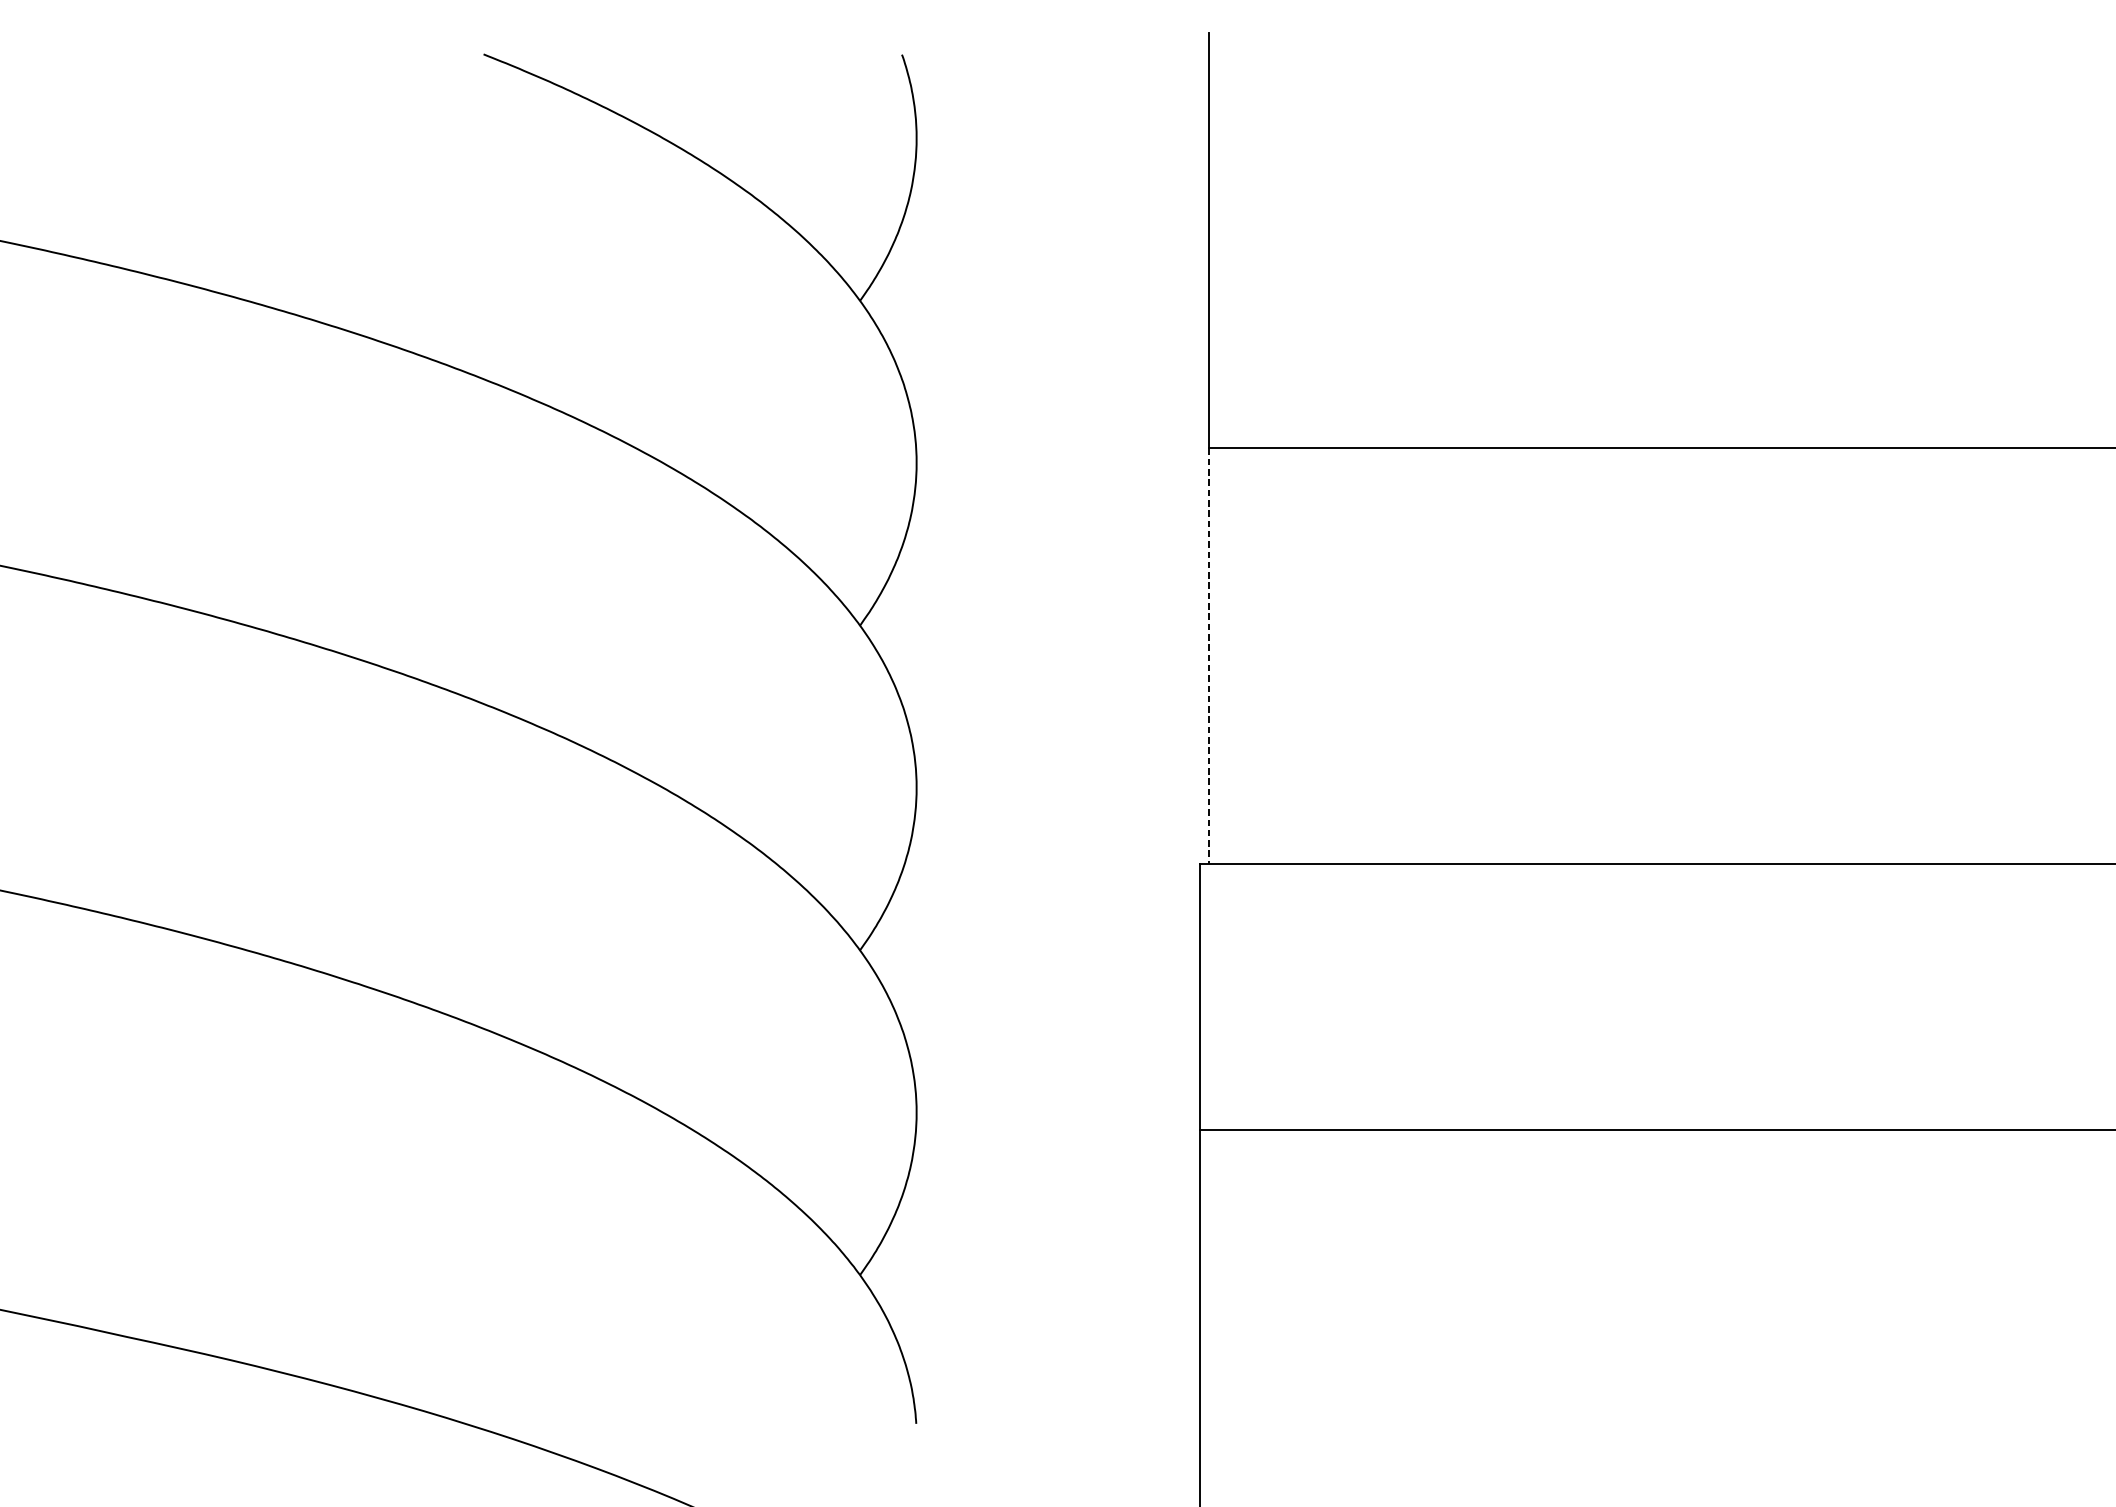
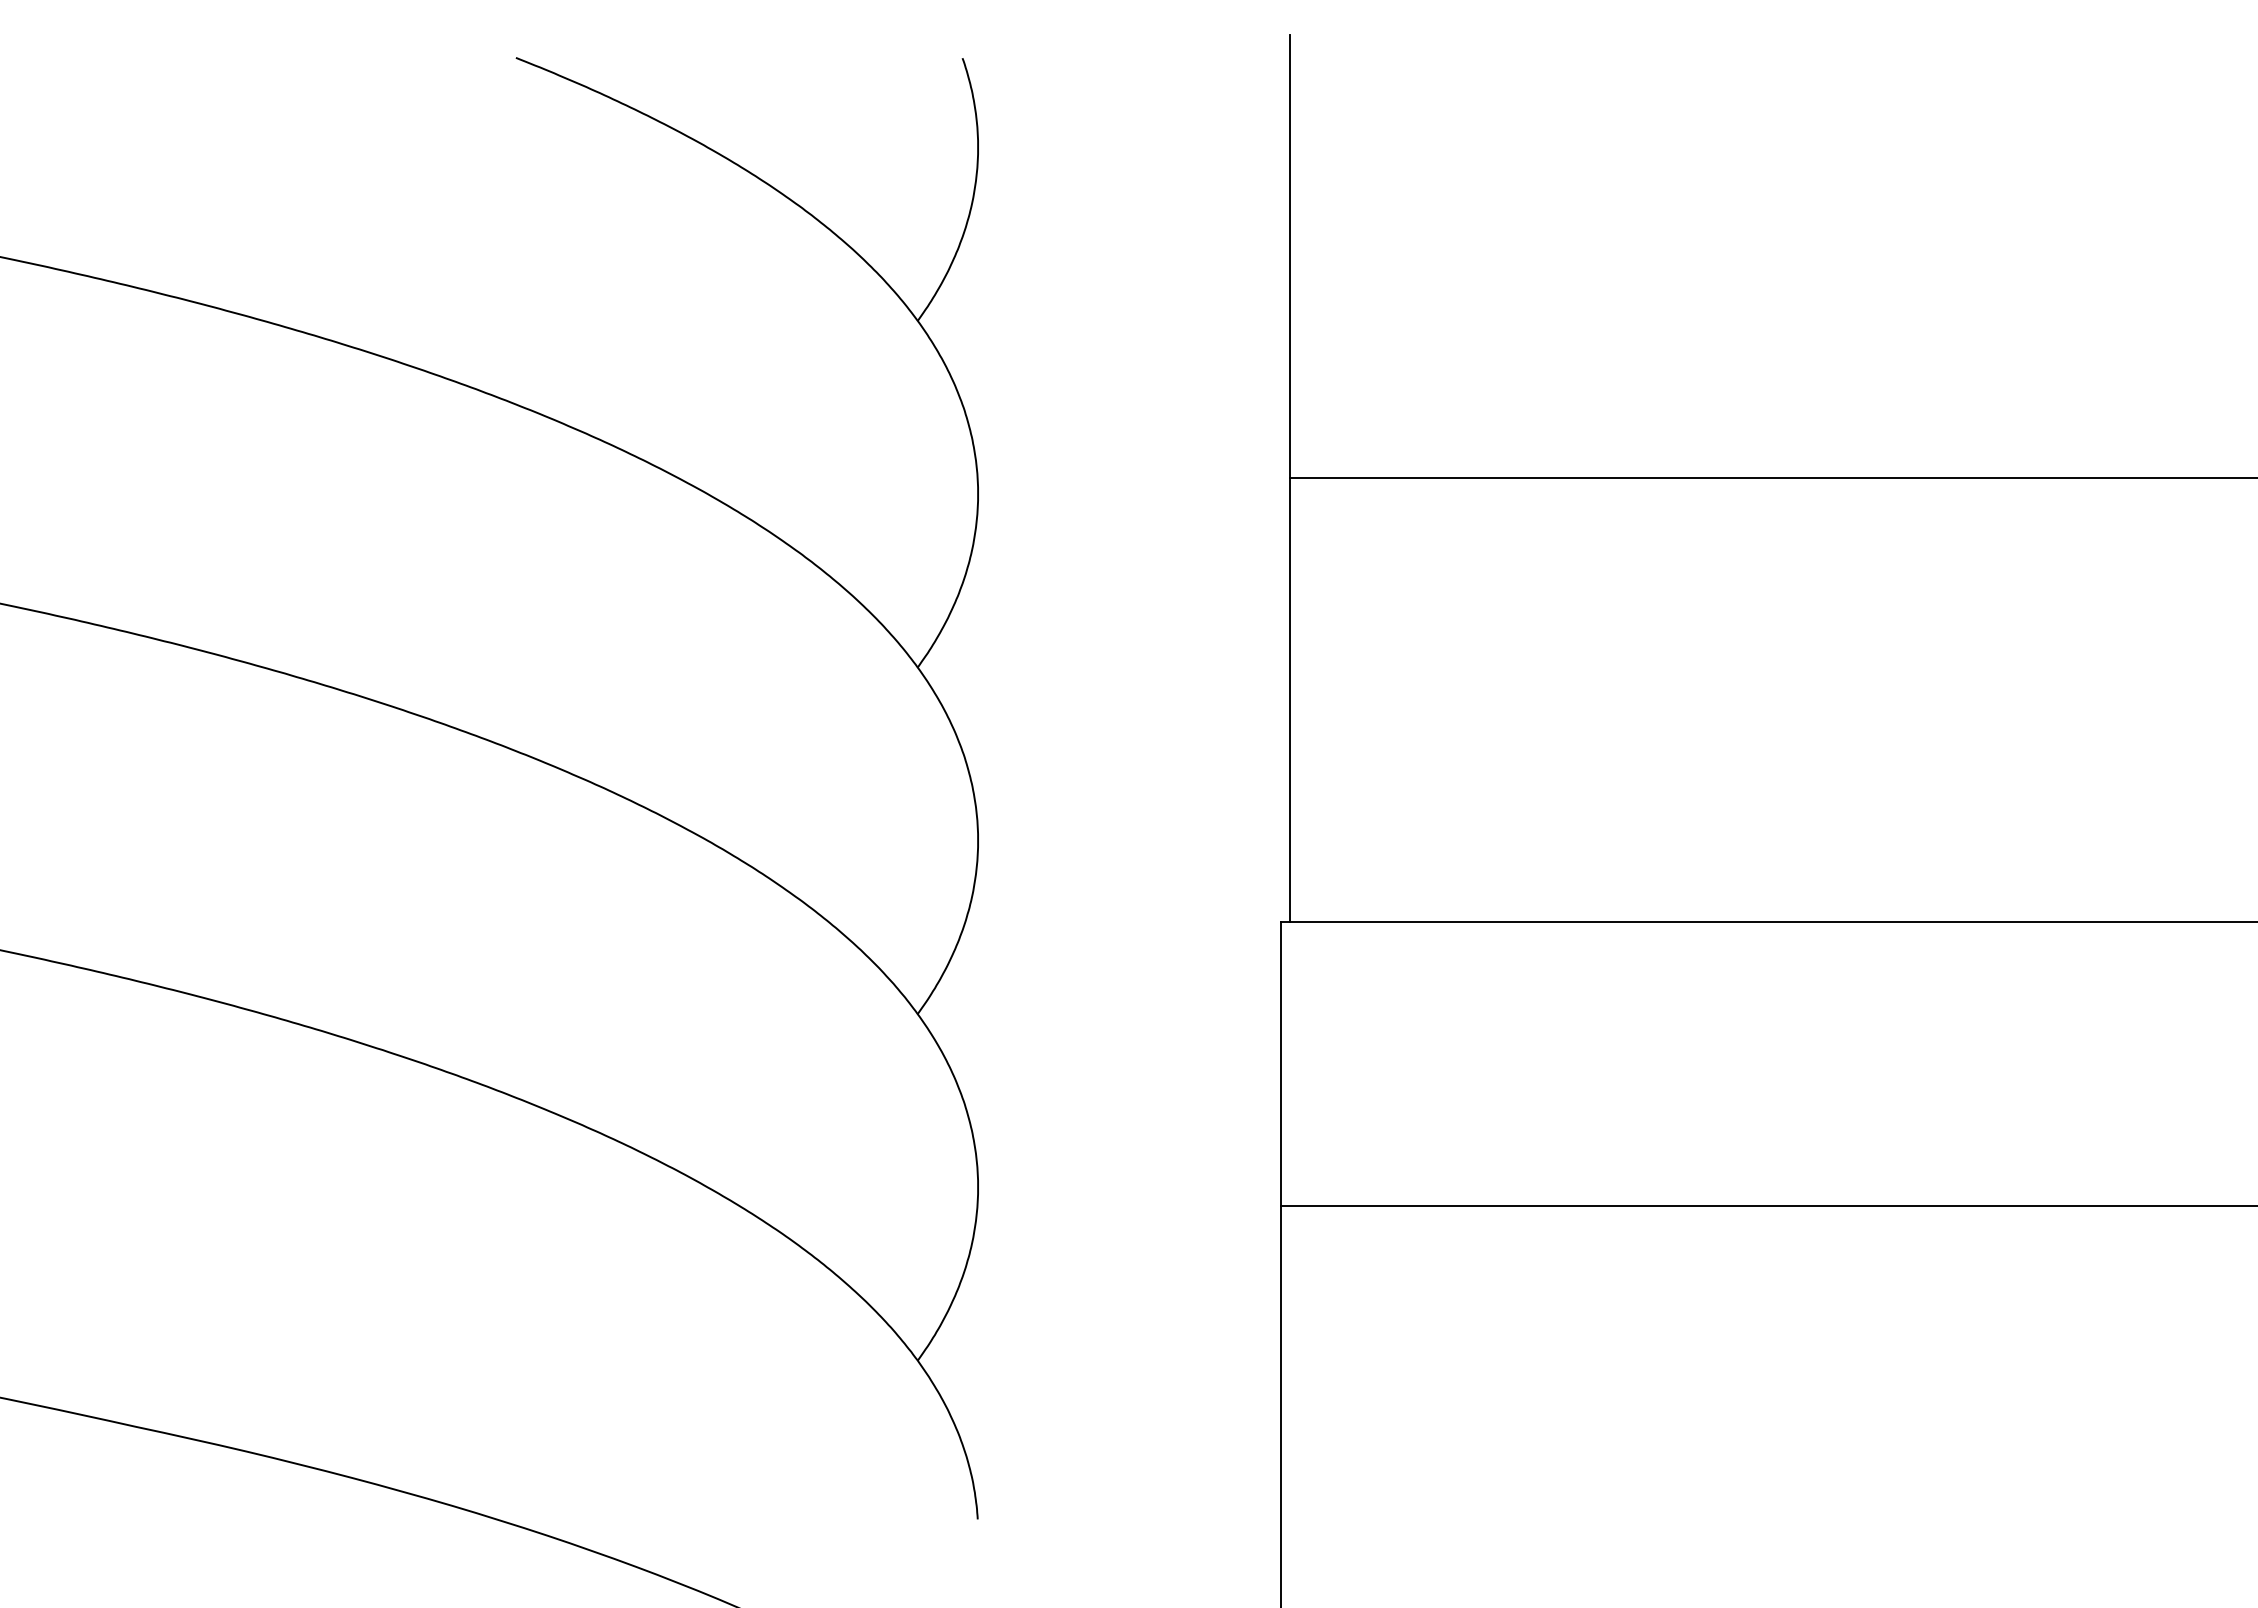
line: (1208, 656) -> (1289, 700), dashed -> solid

